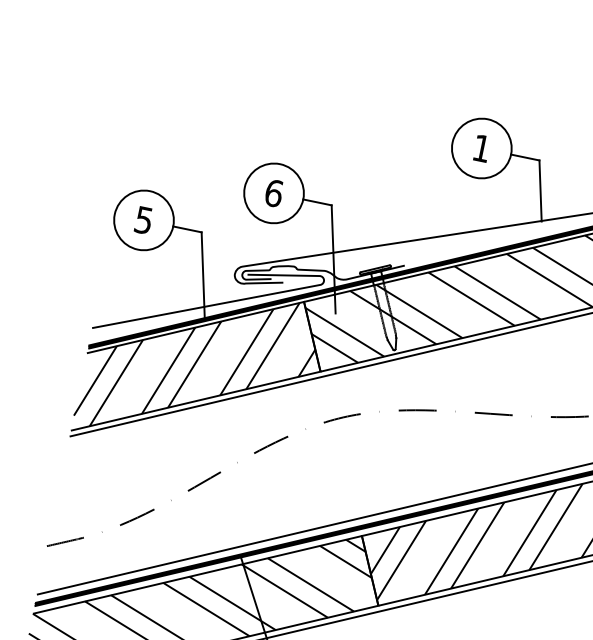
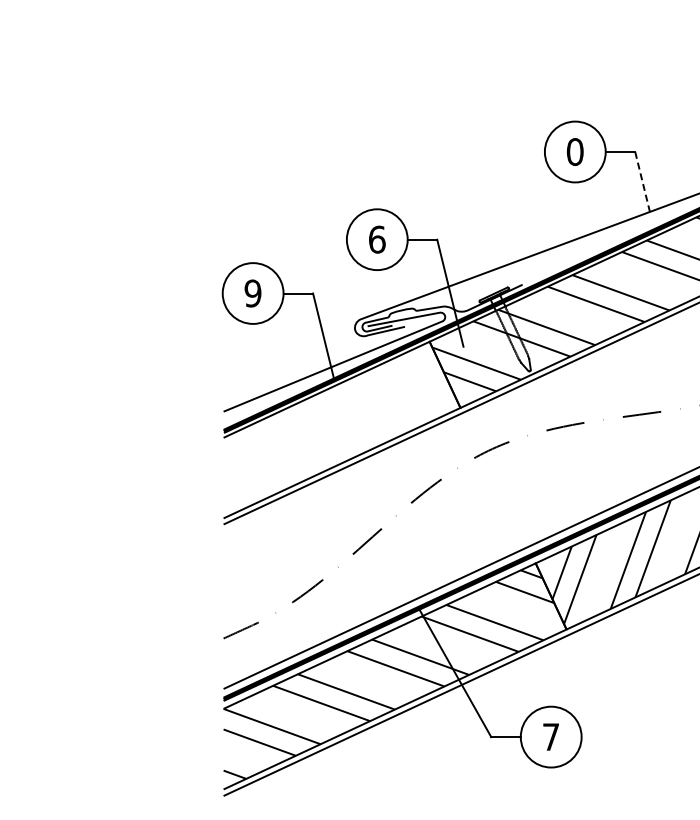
text: (481, 147) -> (574, 151), 1 -> 0
line: (540, 191) -> (642, 182), solid -> dashed
text: (143, 220) -> (252, 293), 5 -> 9
hatch: (197, 364) -> (336, 426), removed

